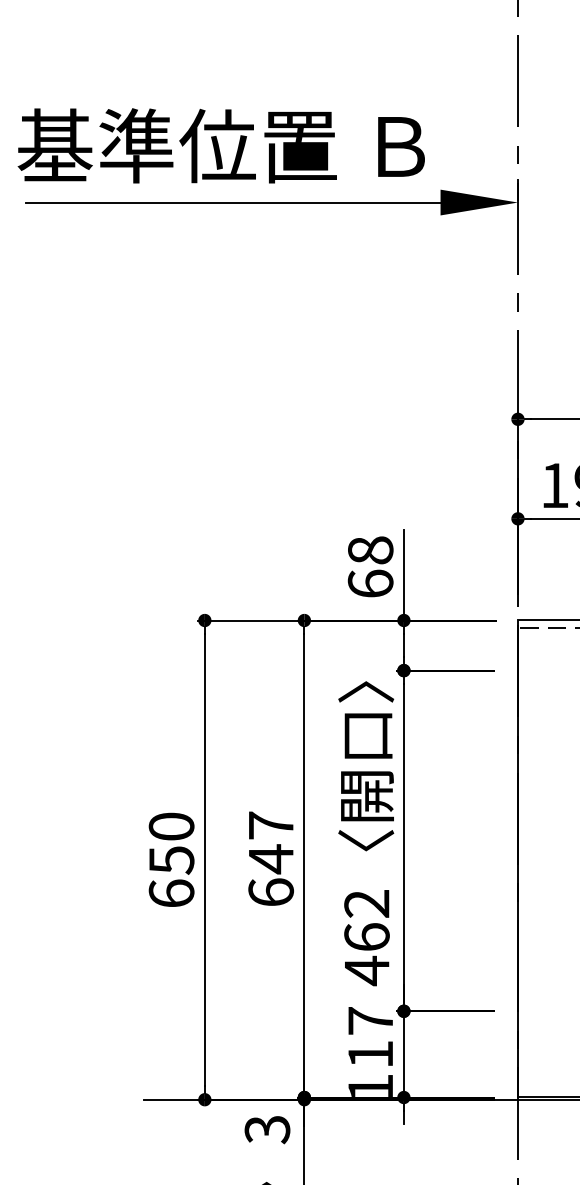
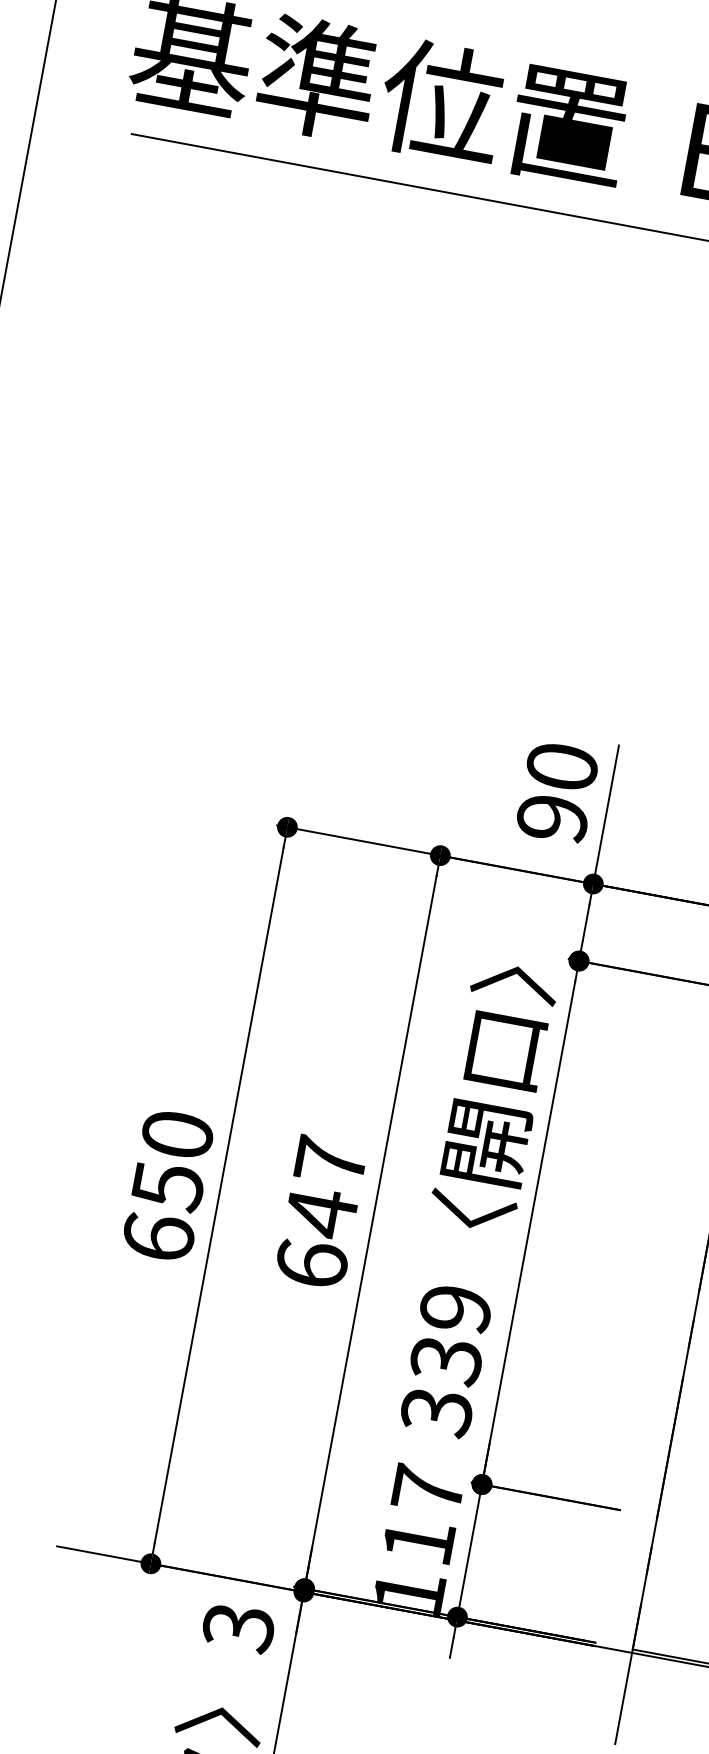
text: (370, 566) -> (557, 791), 68 -> 90
text: (366, 938) -> (445, 1362), 462 -> 339

